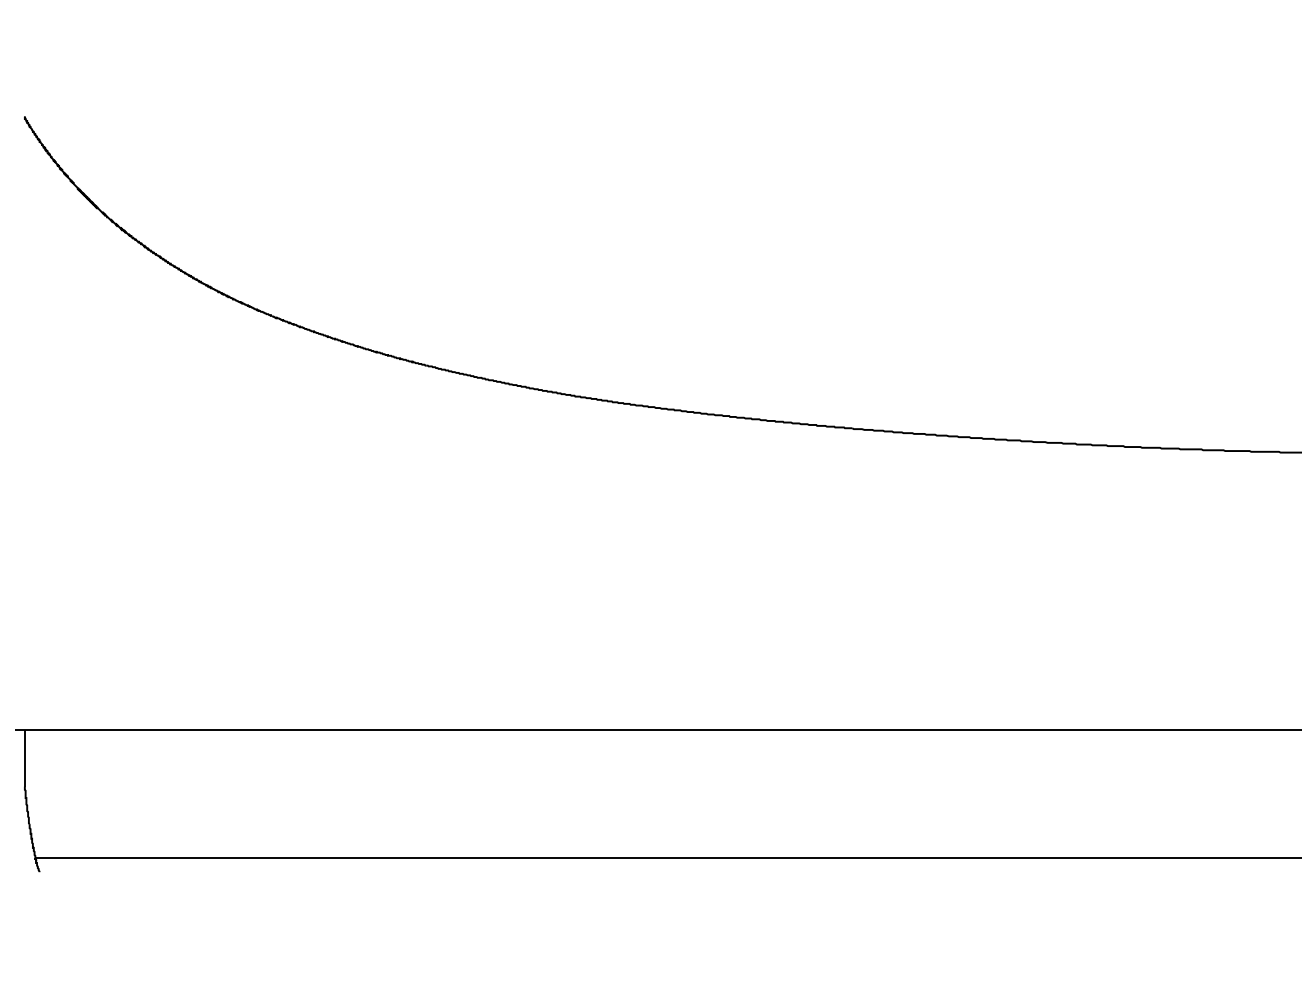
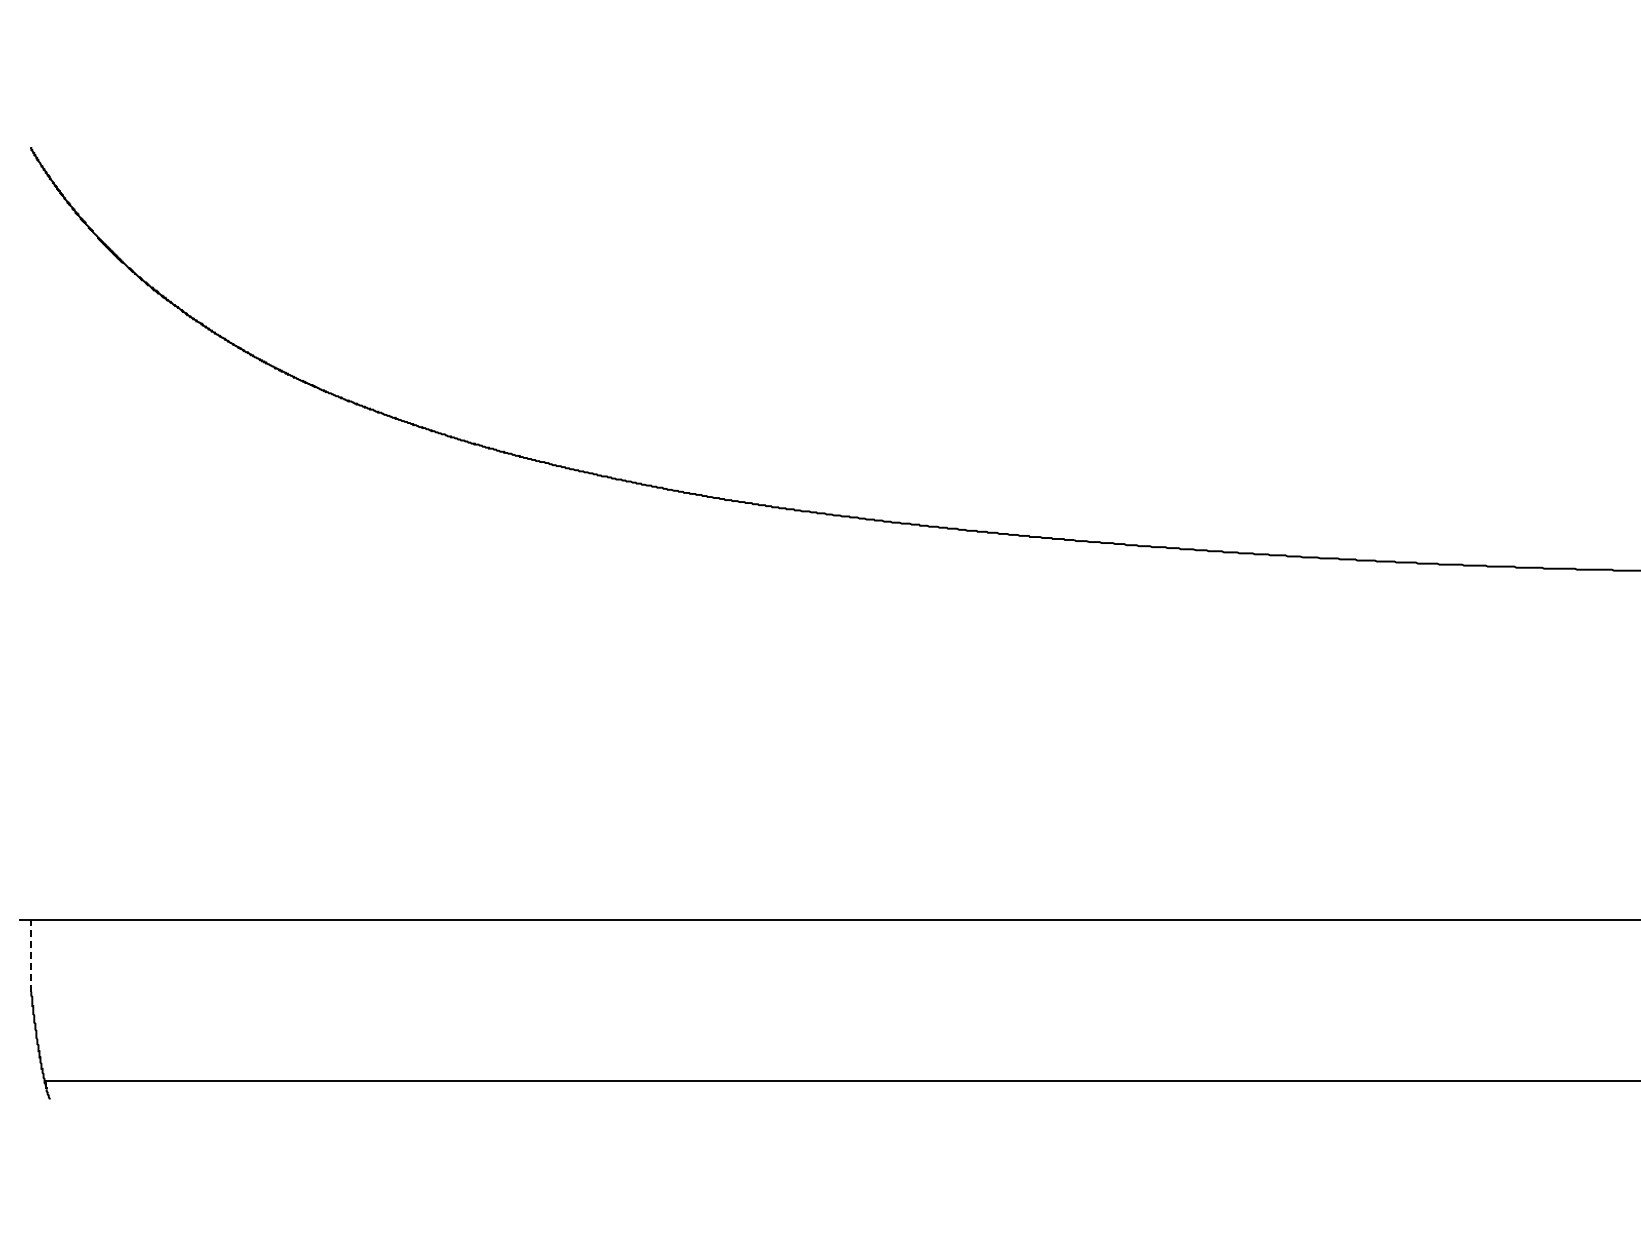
line: (25, 757) -> (31, 955), solid -> dashed

